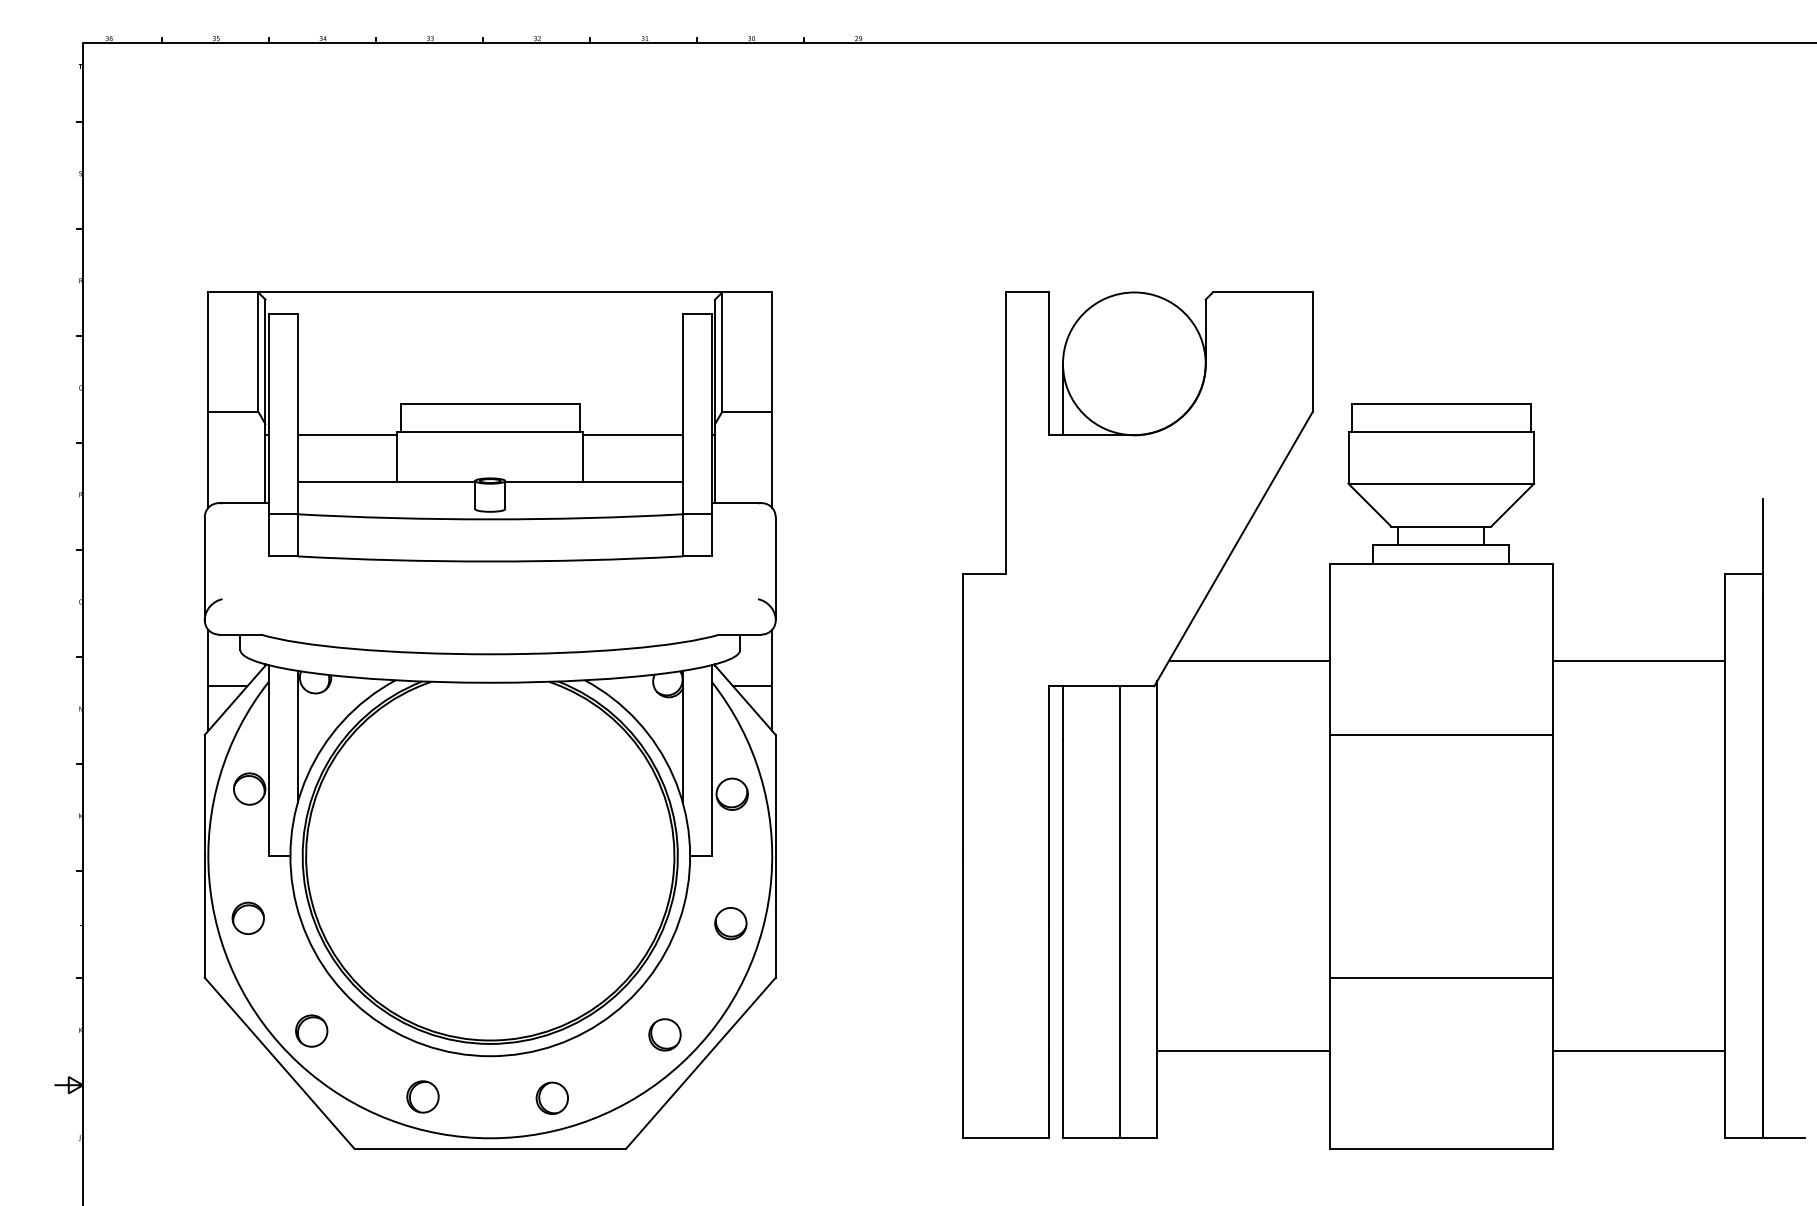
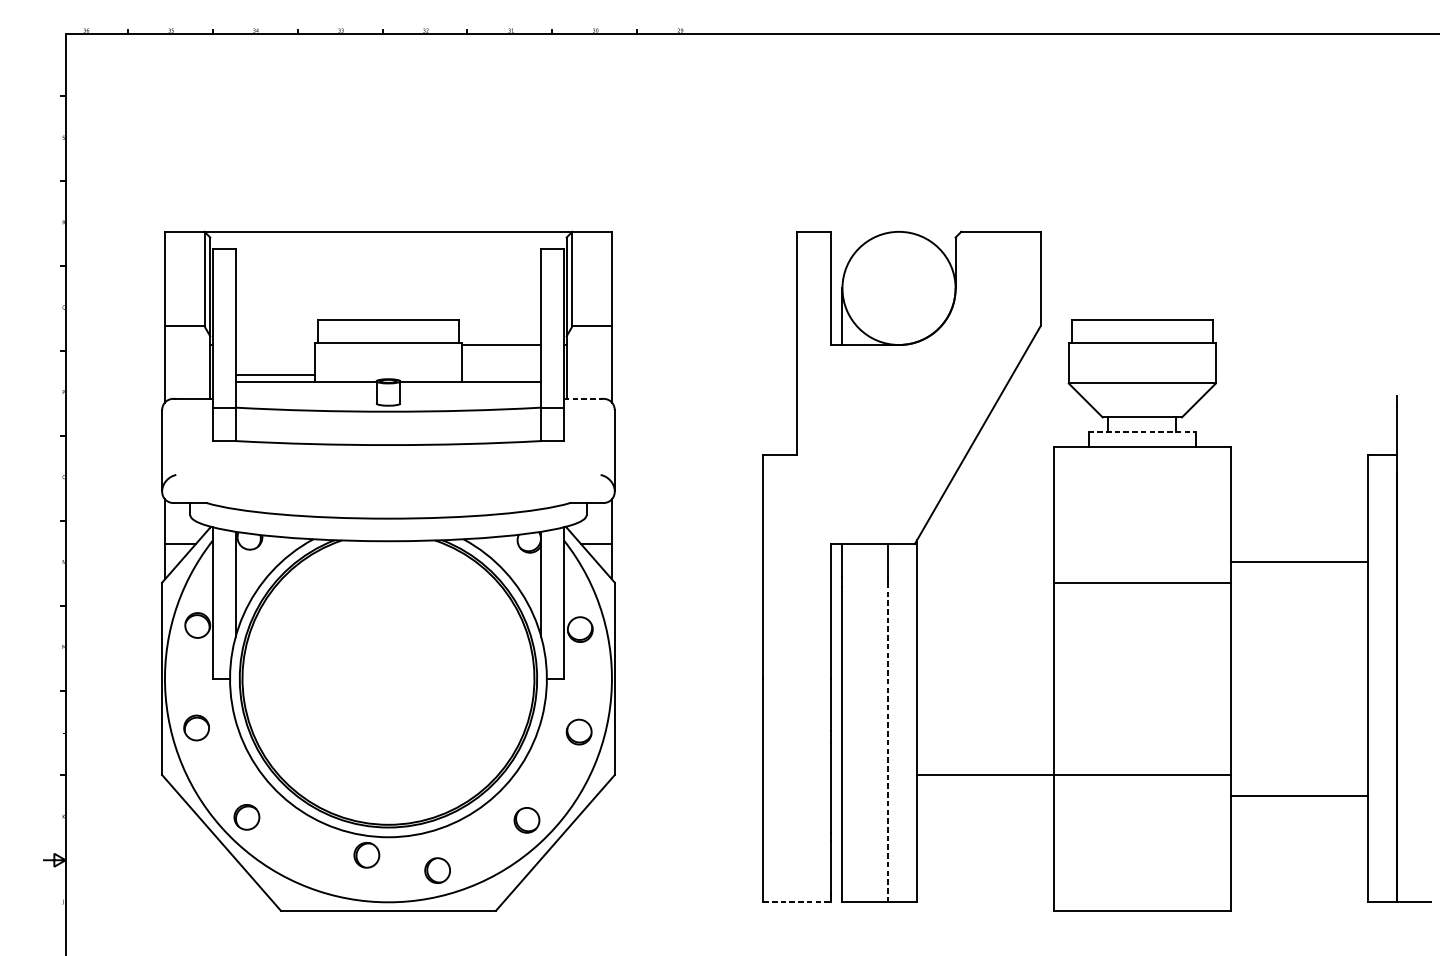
line: (347, 435) -> (275, 375), moved
line: (736, 503) -> (583, 399), solid -> dashed
line: (1441, 545) -> (1142, 432), solid -> dashed
line: (1248, 661) -> (989, 524), removed
line: (1638, 661) -> (1298, 561), moved
line: (1120, 939) -> (888, 744), solid -> dashed
line: (1243, 1051) -> (985, 775), moved
line: (1638, 1051) -> (1298, 796), moved
part: (422, 1096) -> (366, 854), moved
line: (1005, 1138) -> (796, 902), solid -> dashed

